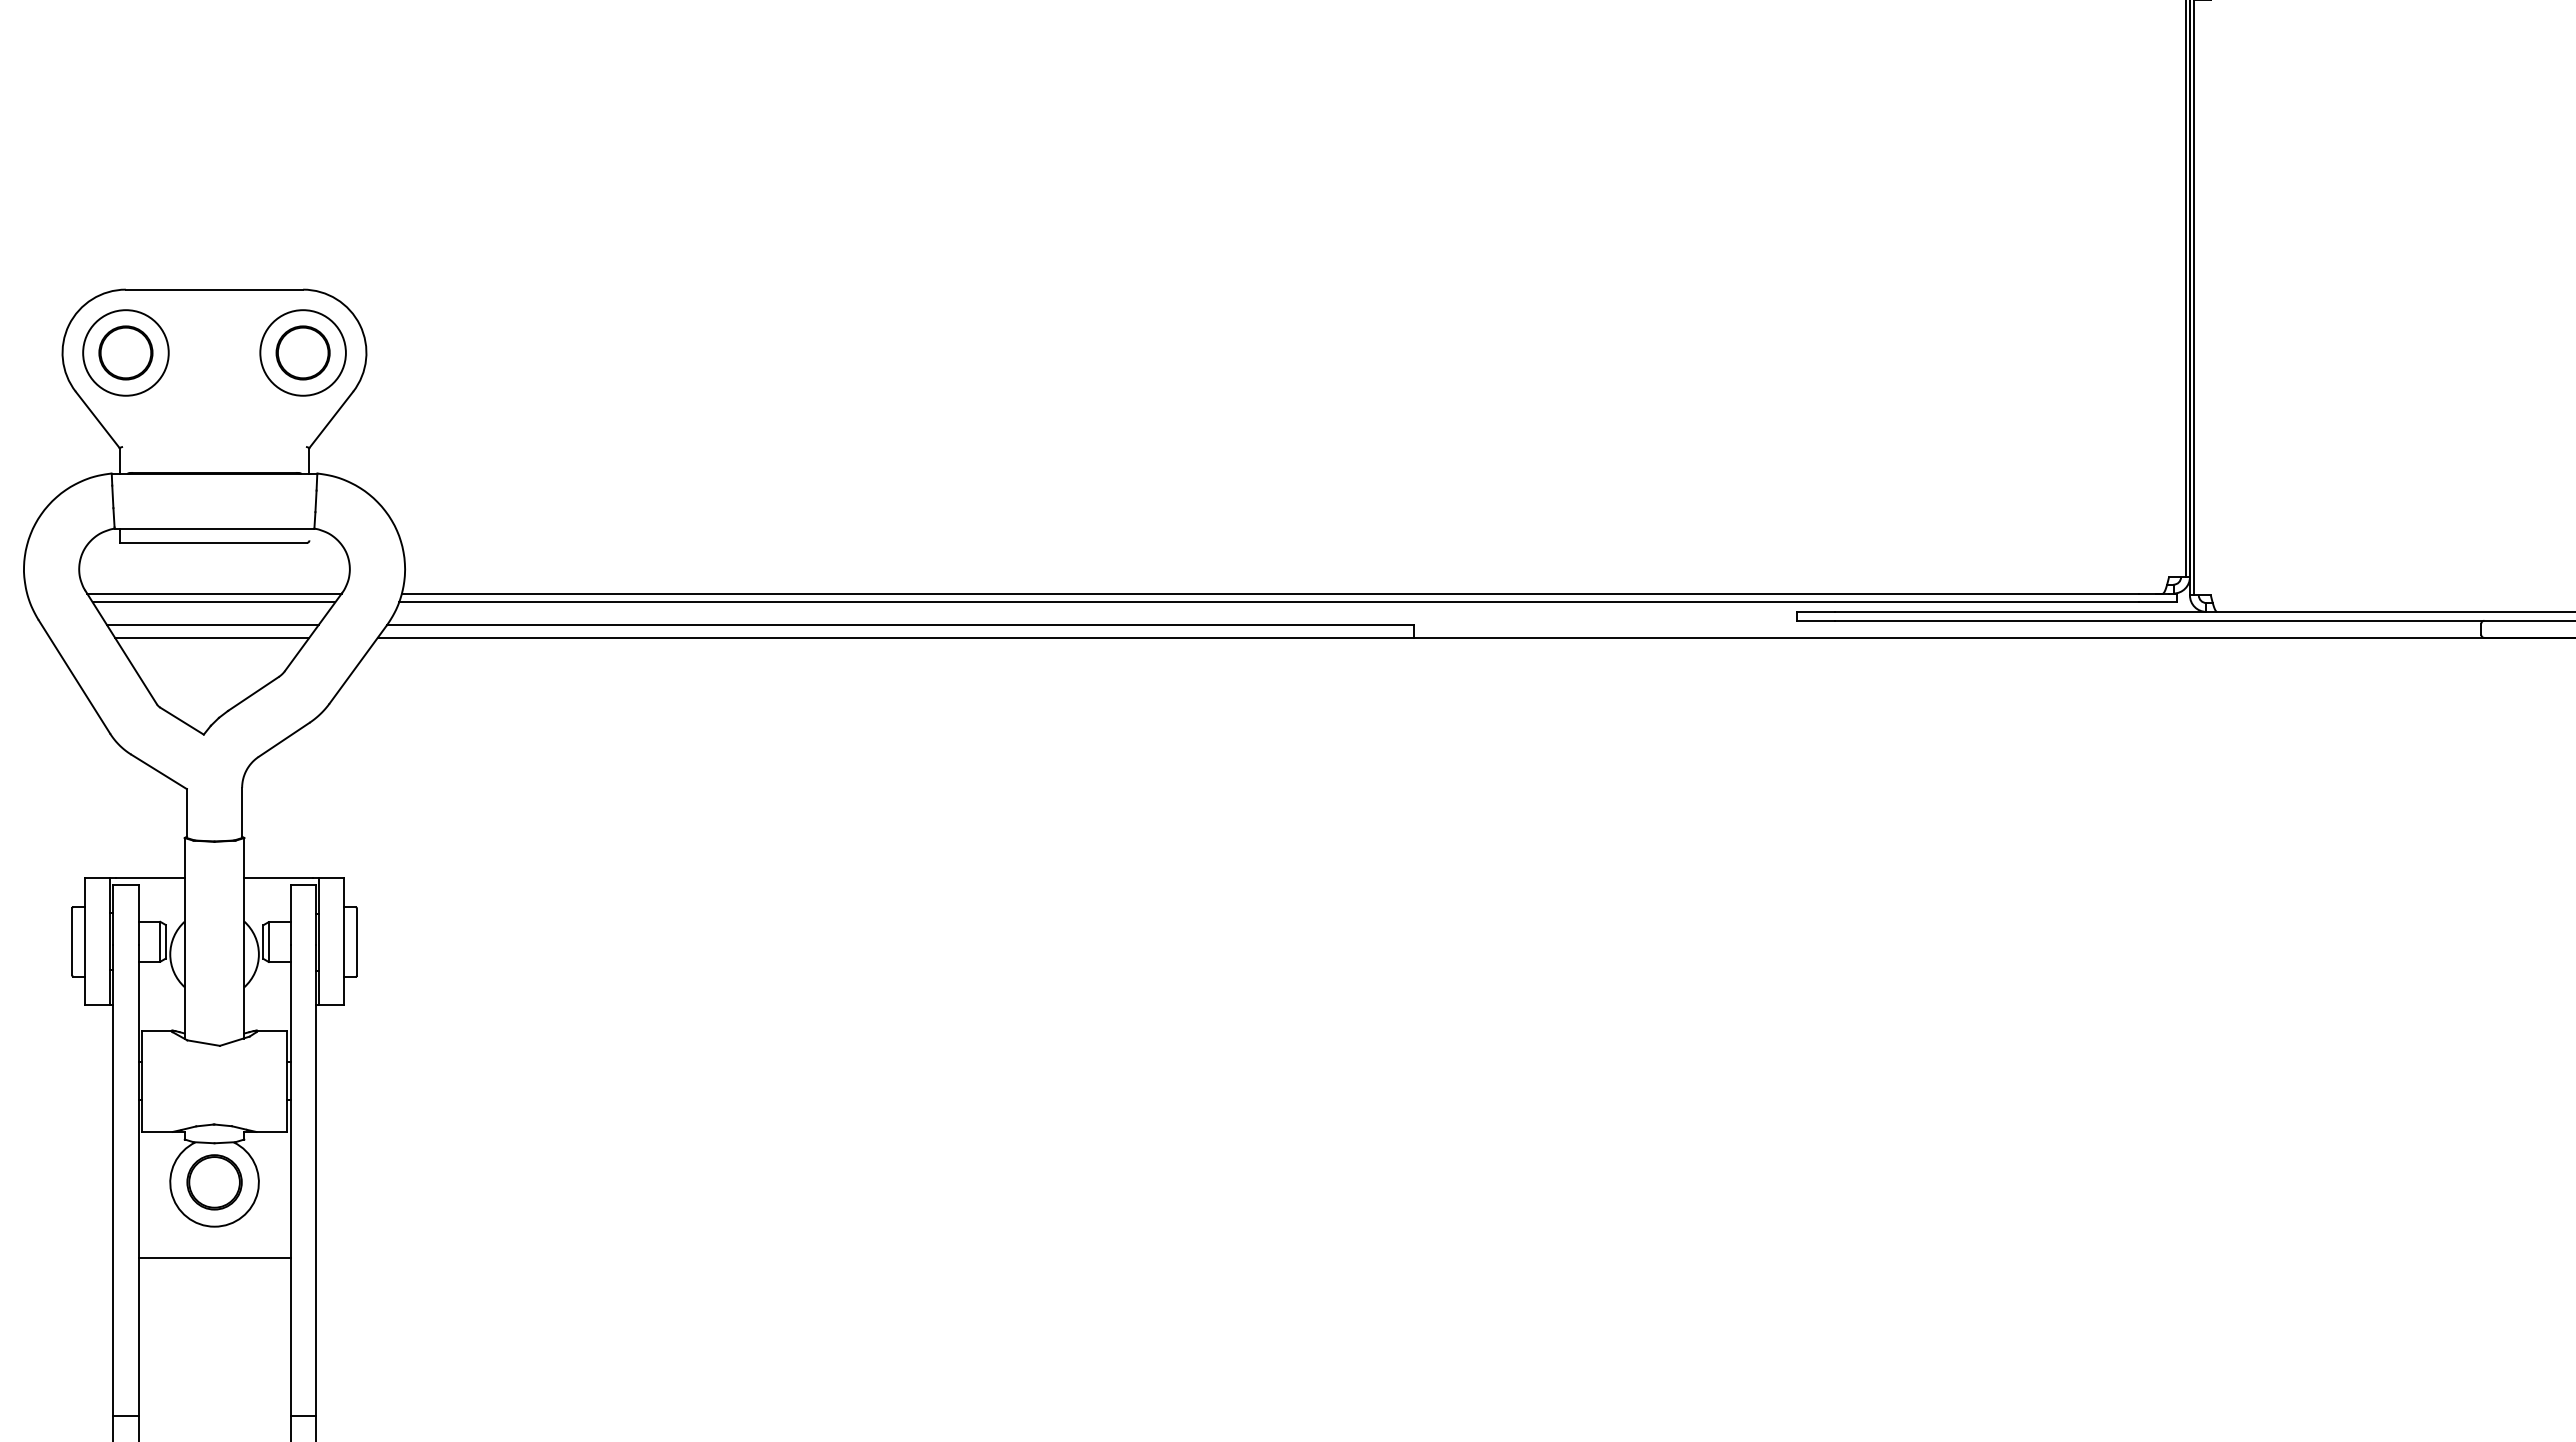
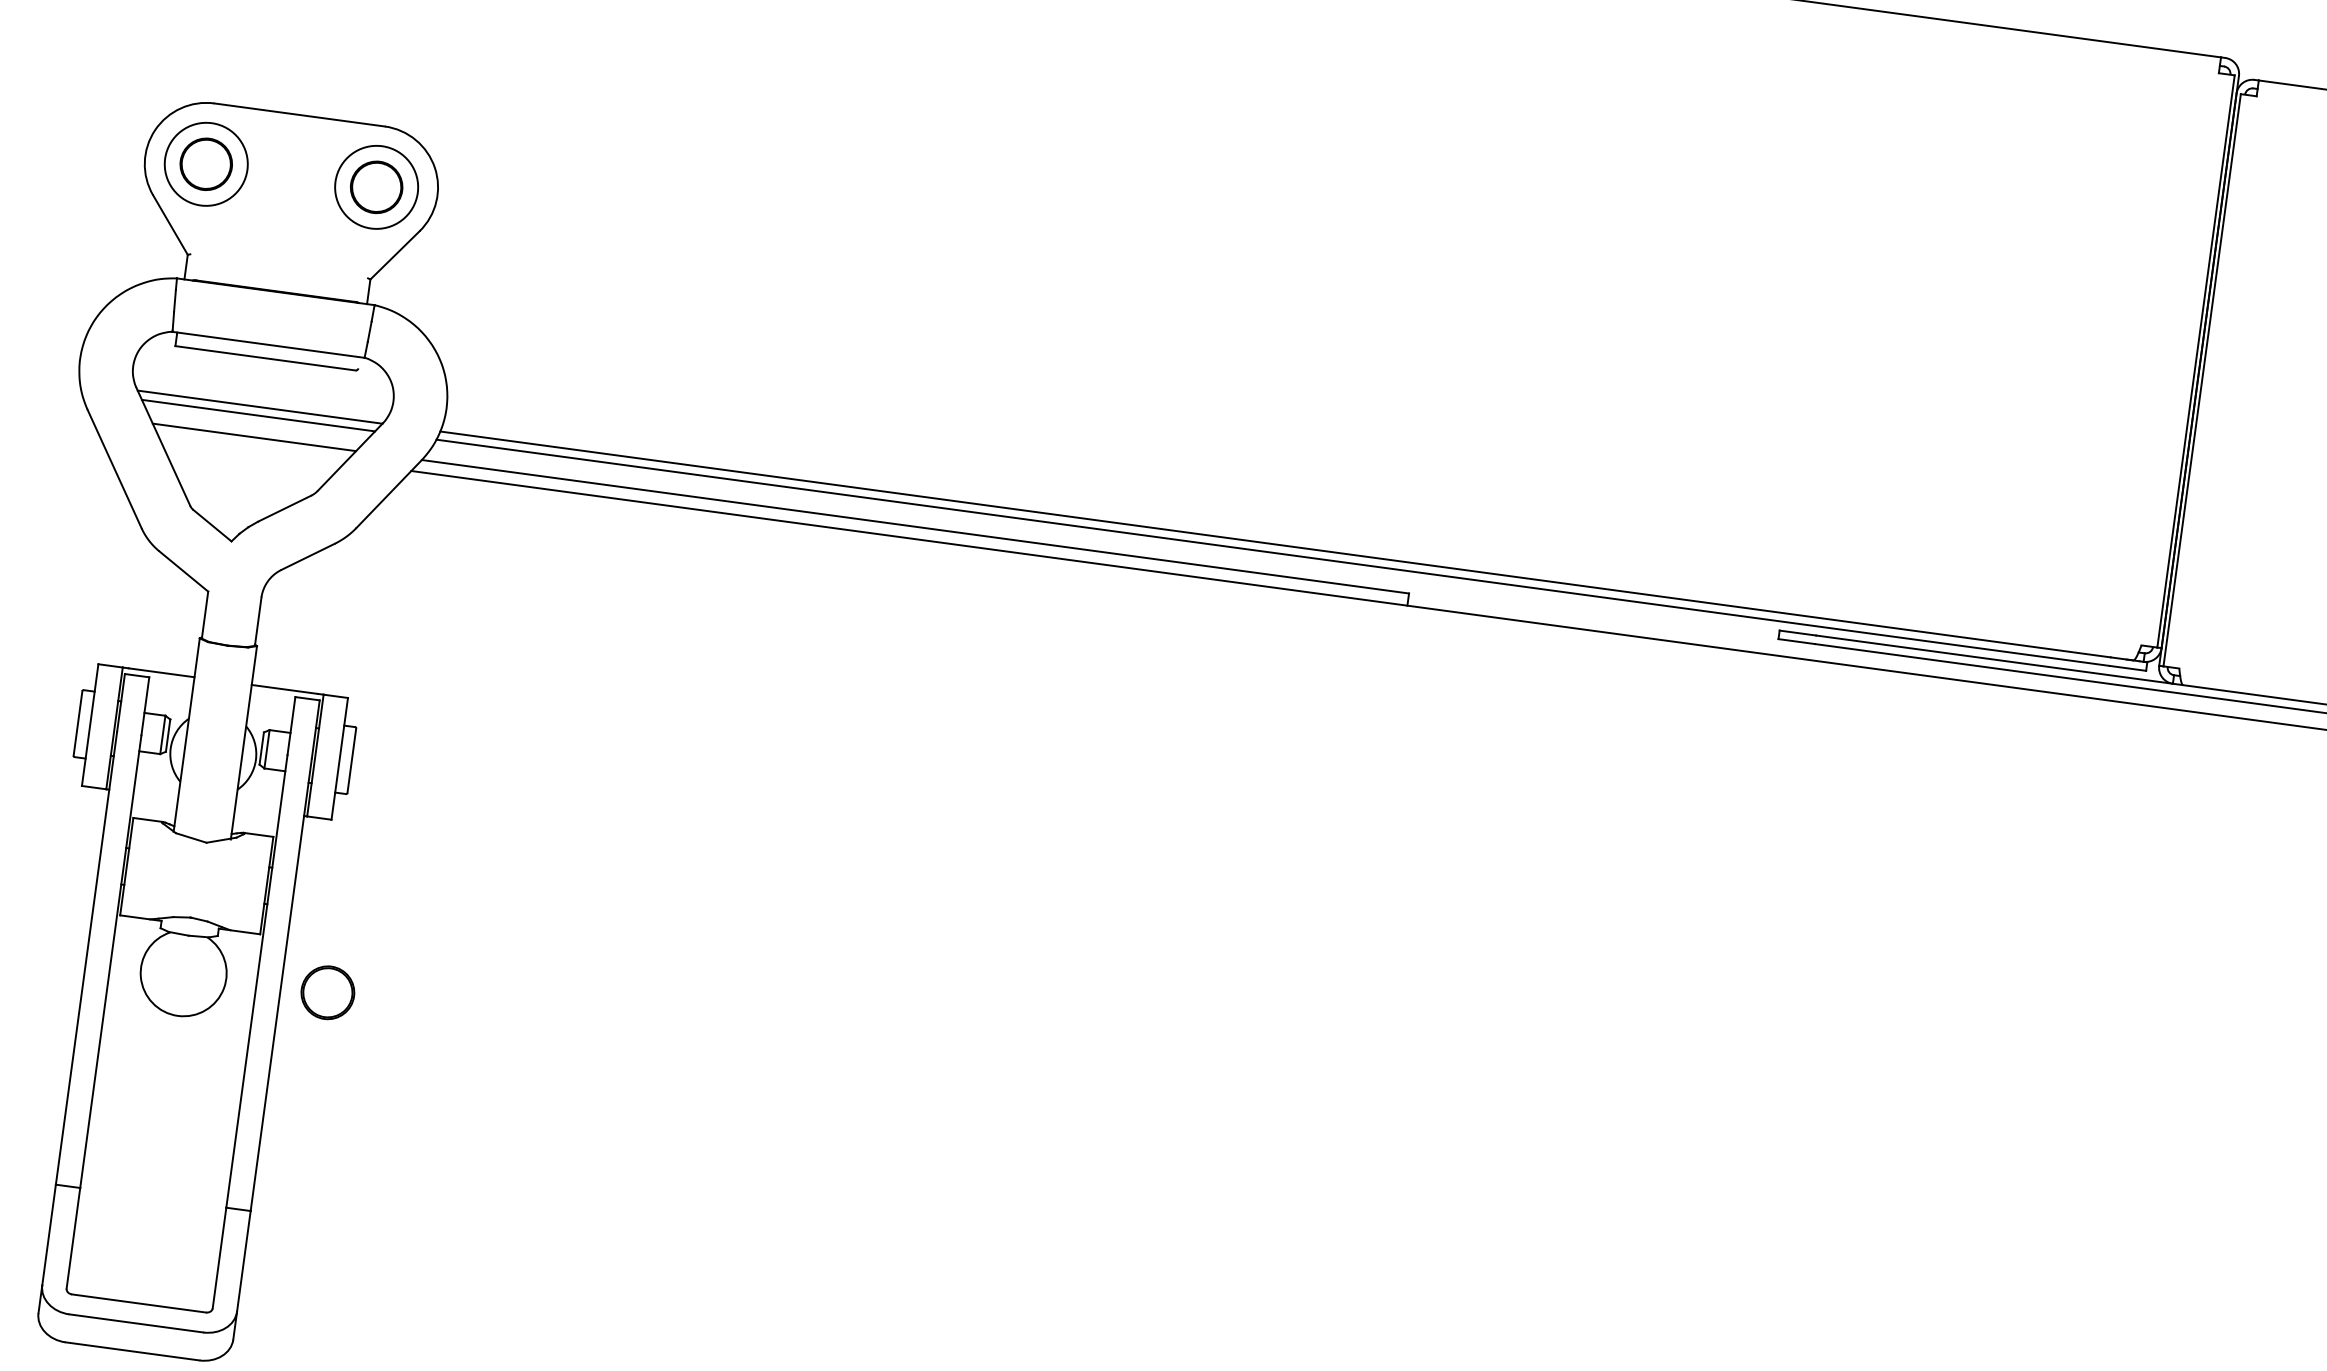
line: (212, 637) -> (252, 449), removed
part: (214, 1182) -> (327, 992), moved
line: (214, 1258) -> (173, 1046), removed

